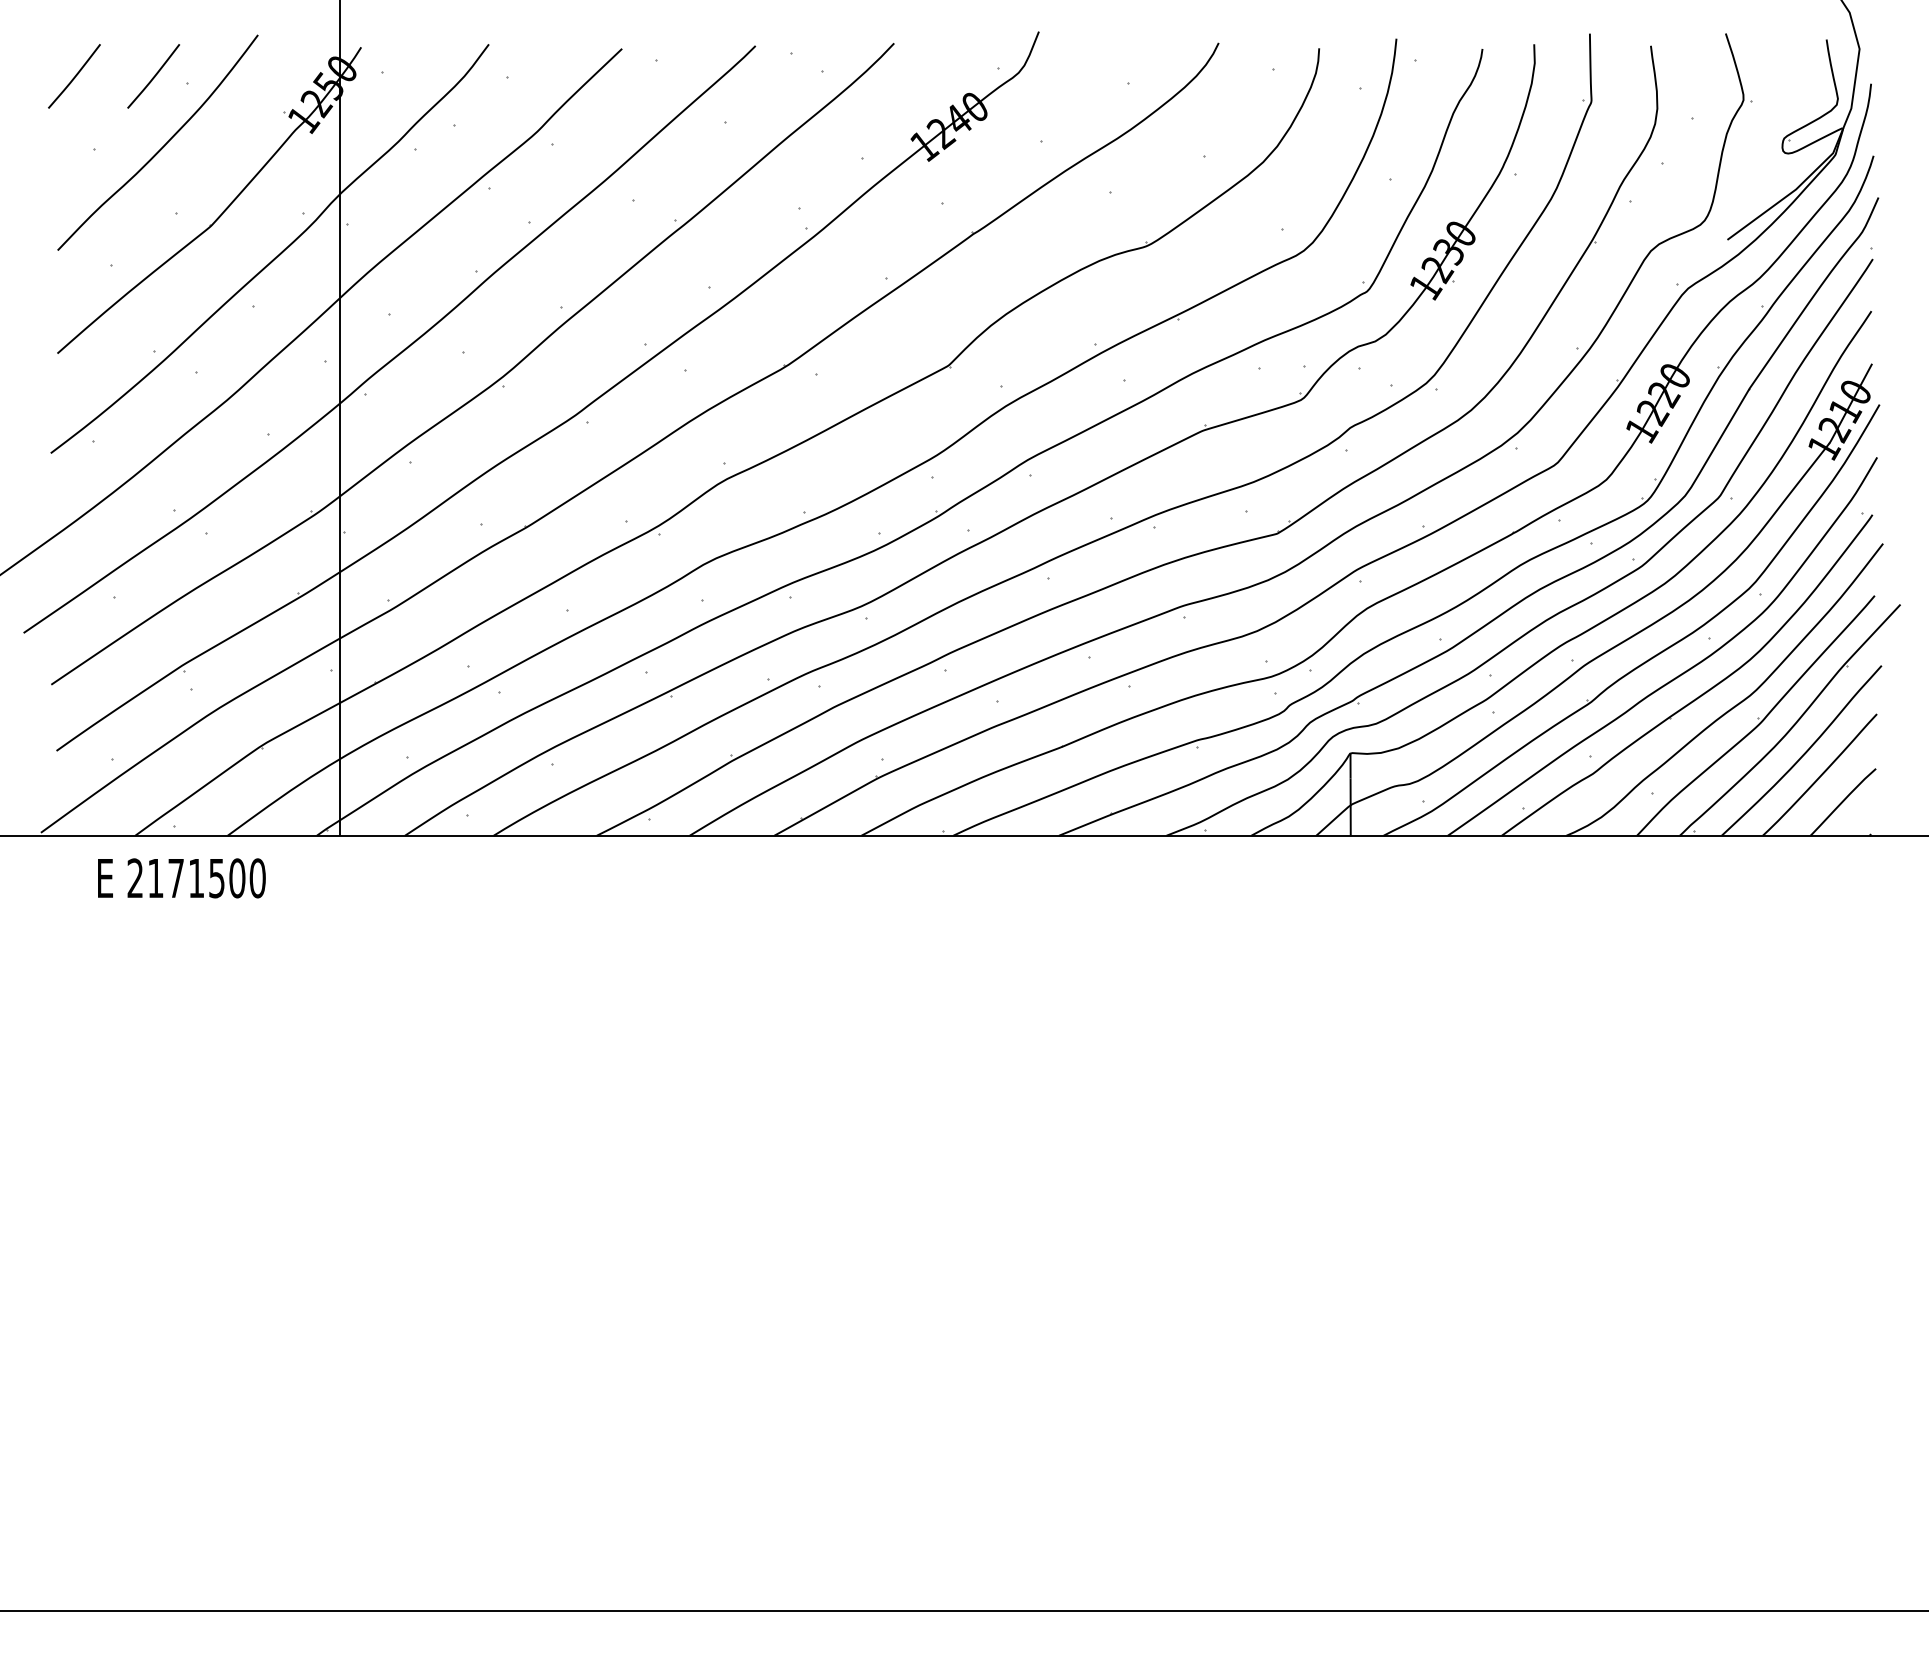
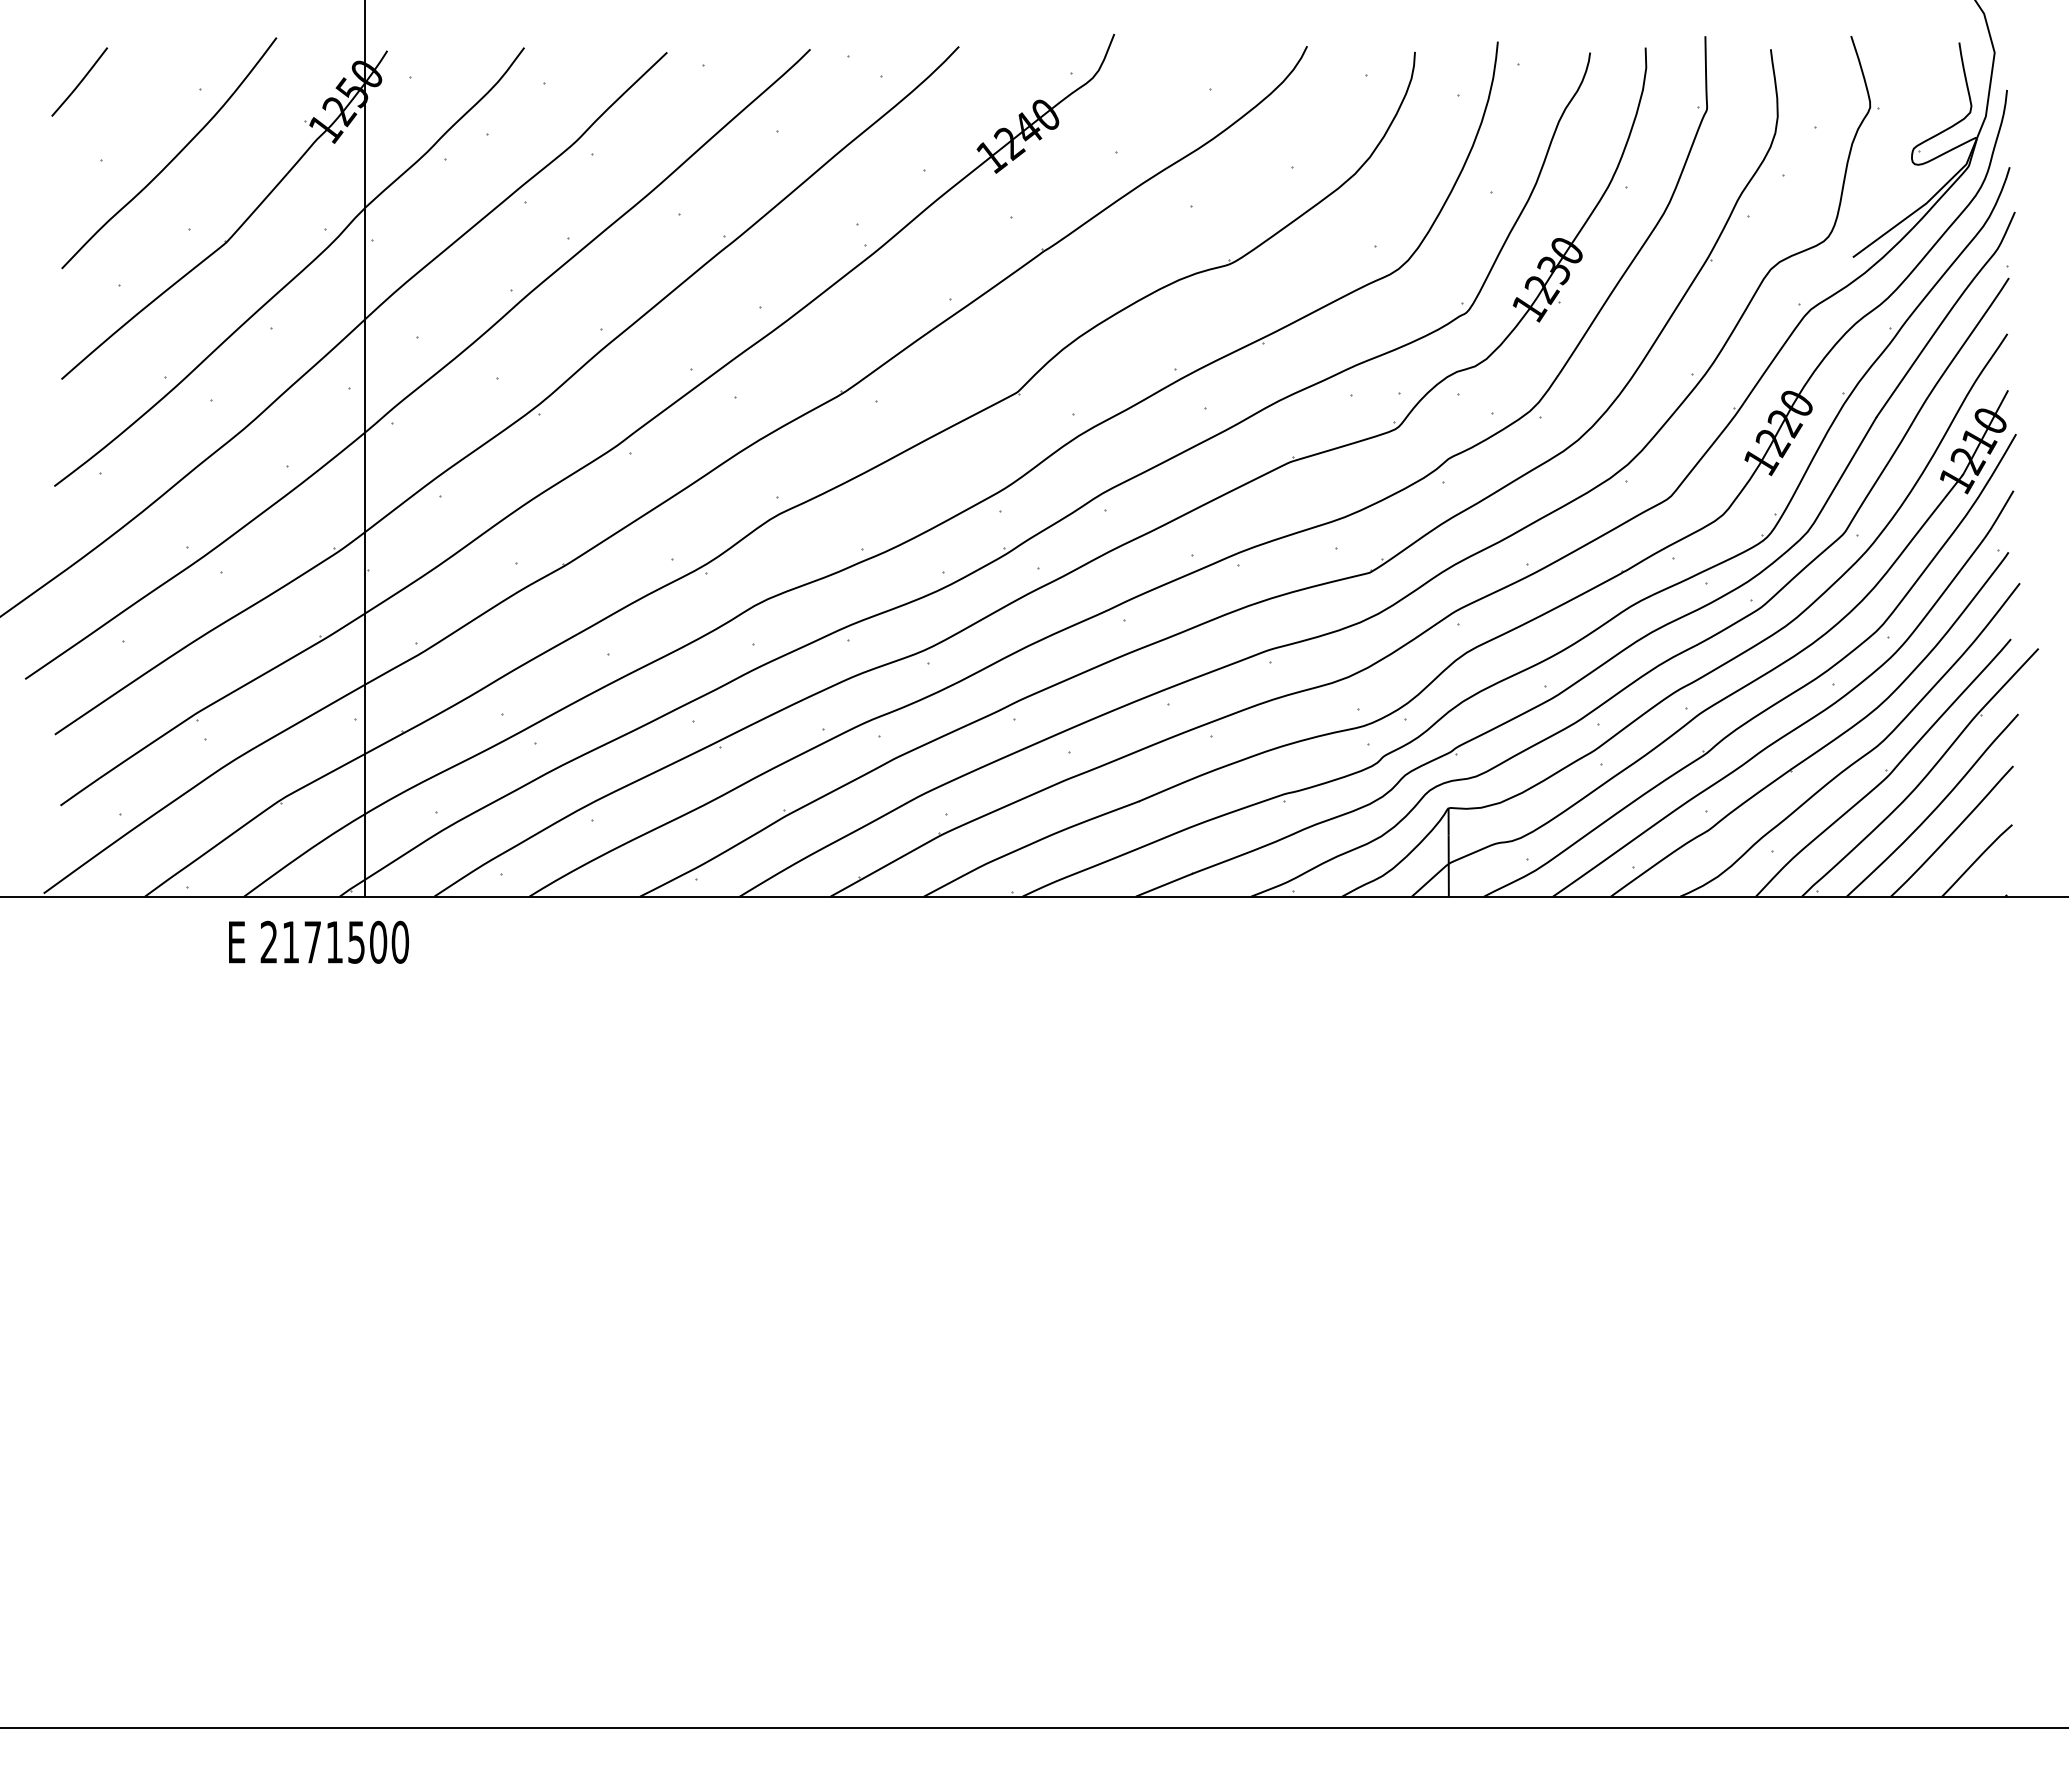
curve: (154, 75) -> (165, 81), removed
text: (181, 877) -> (318, 941), moved

